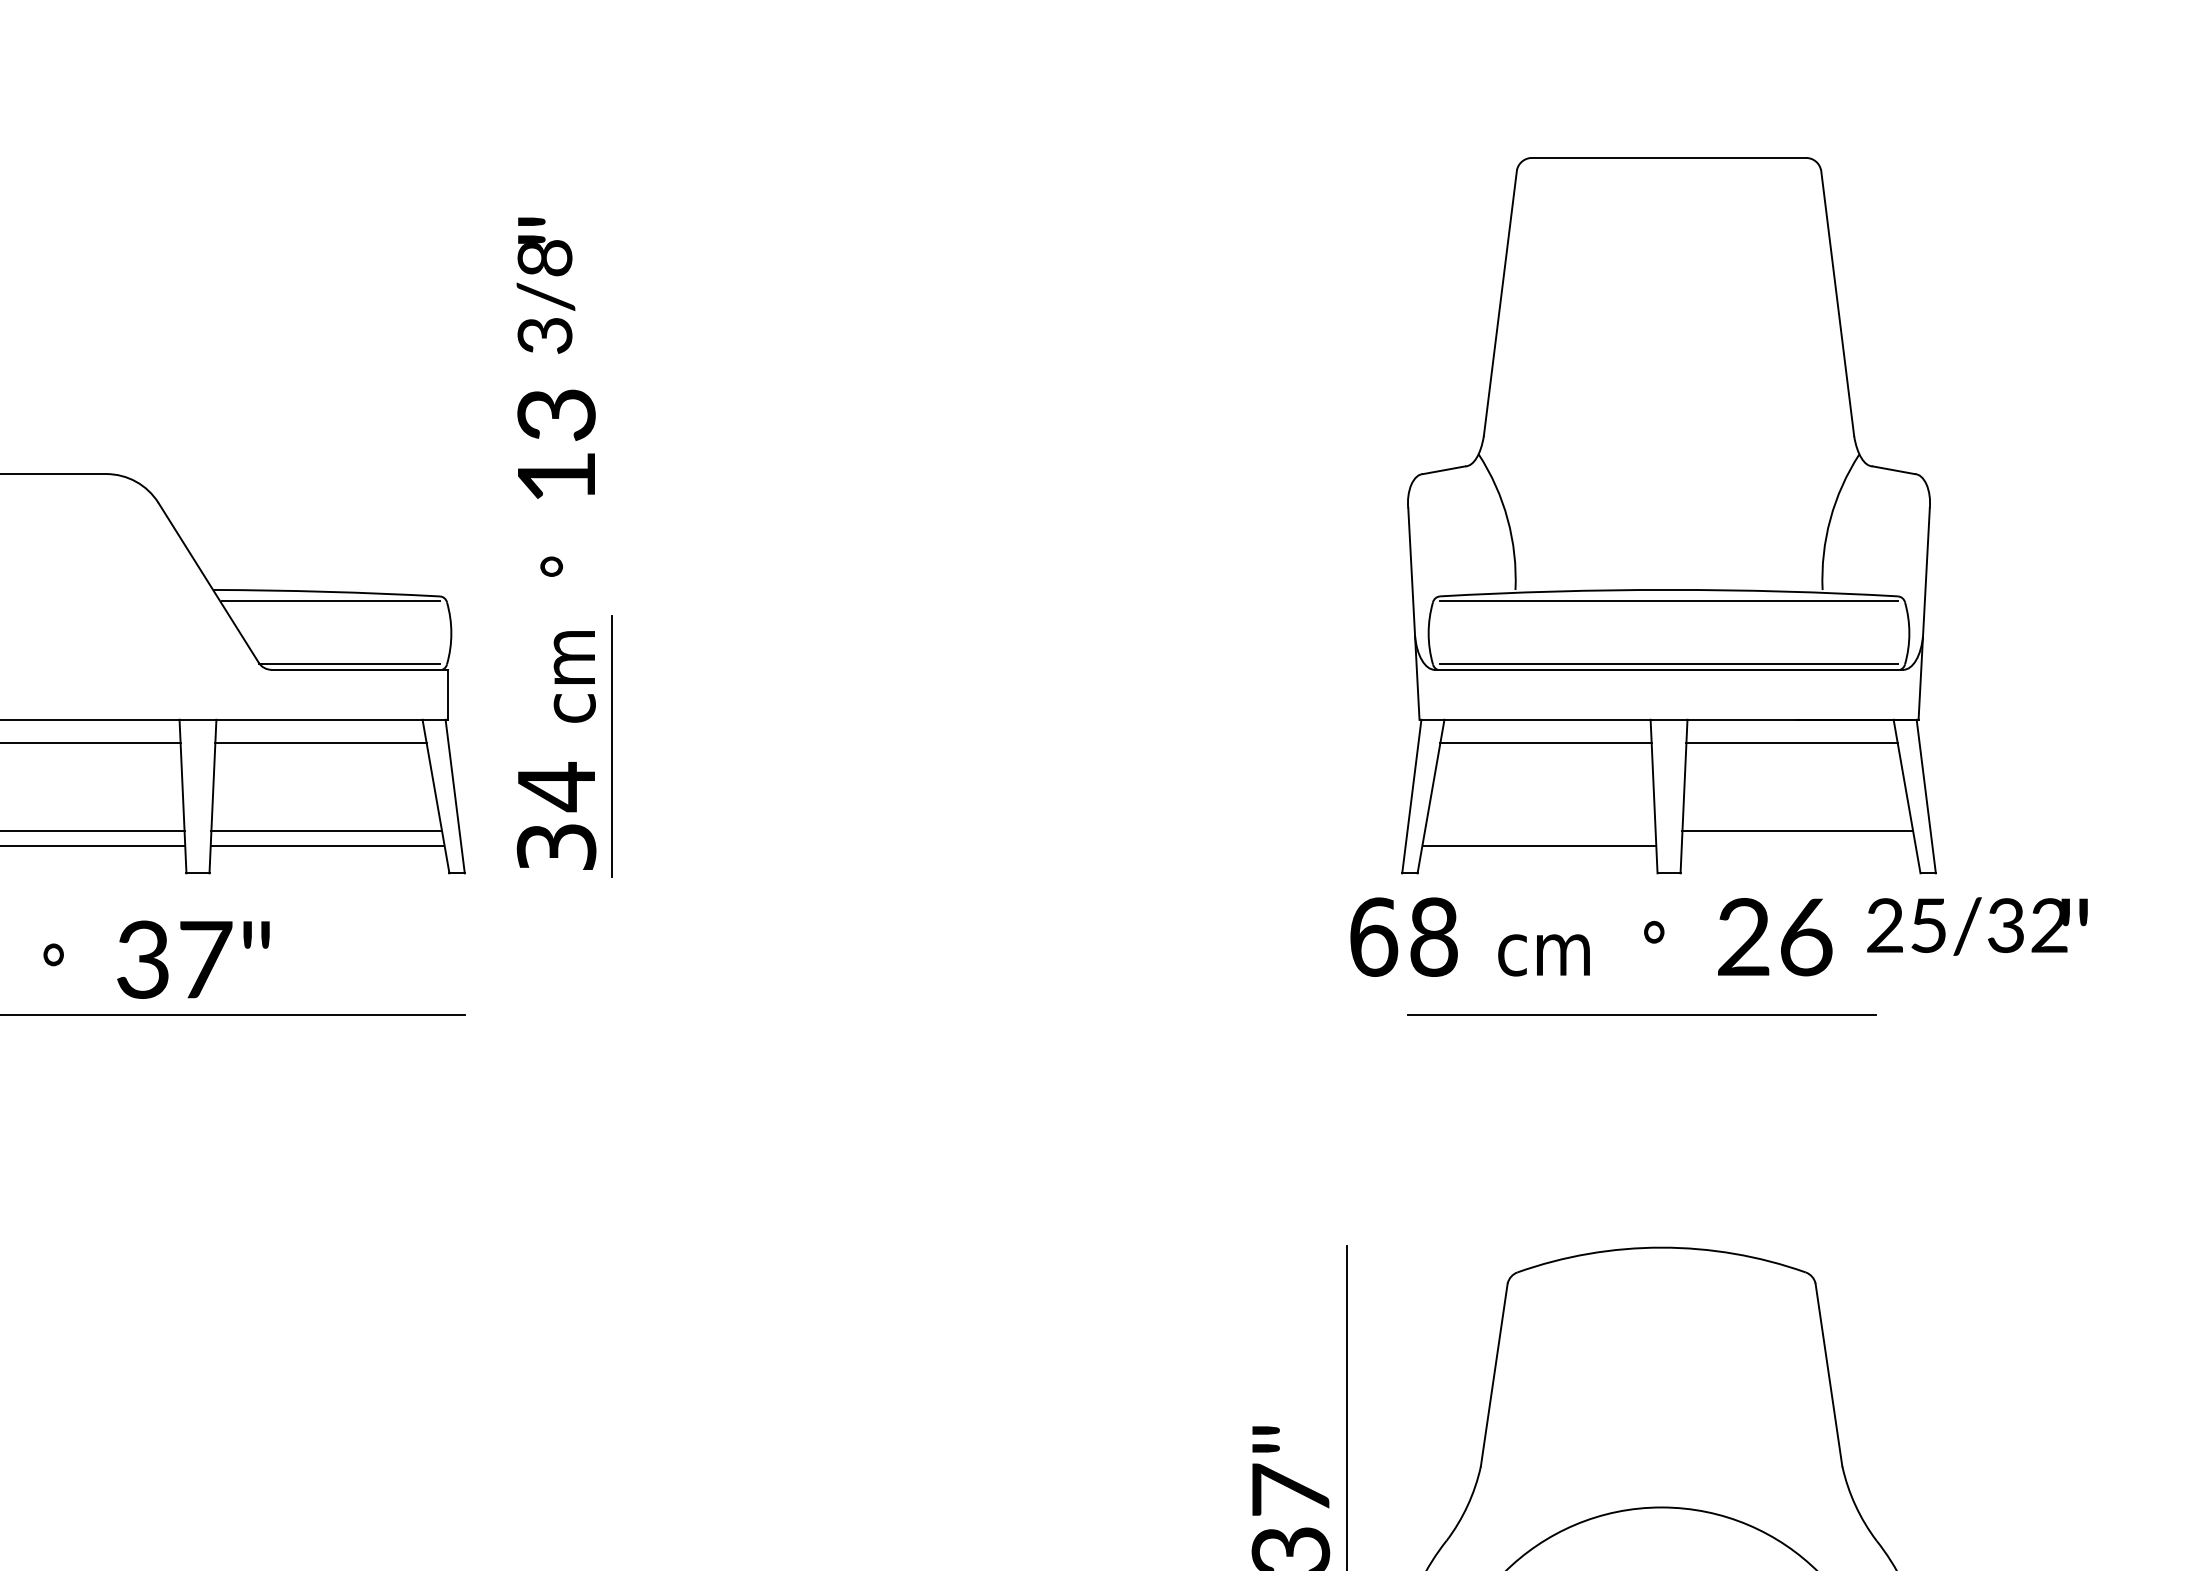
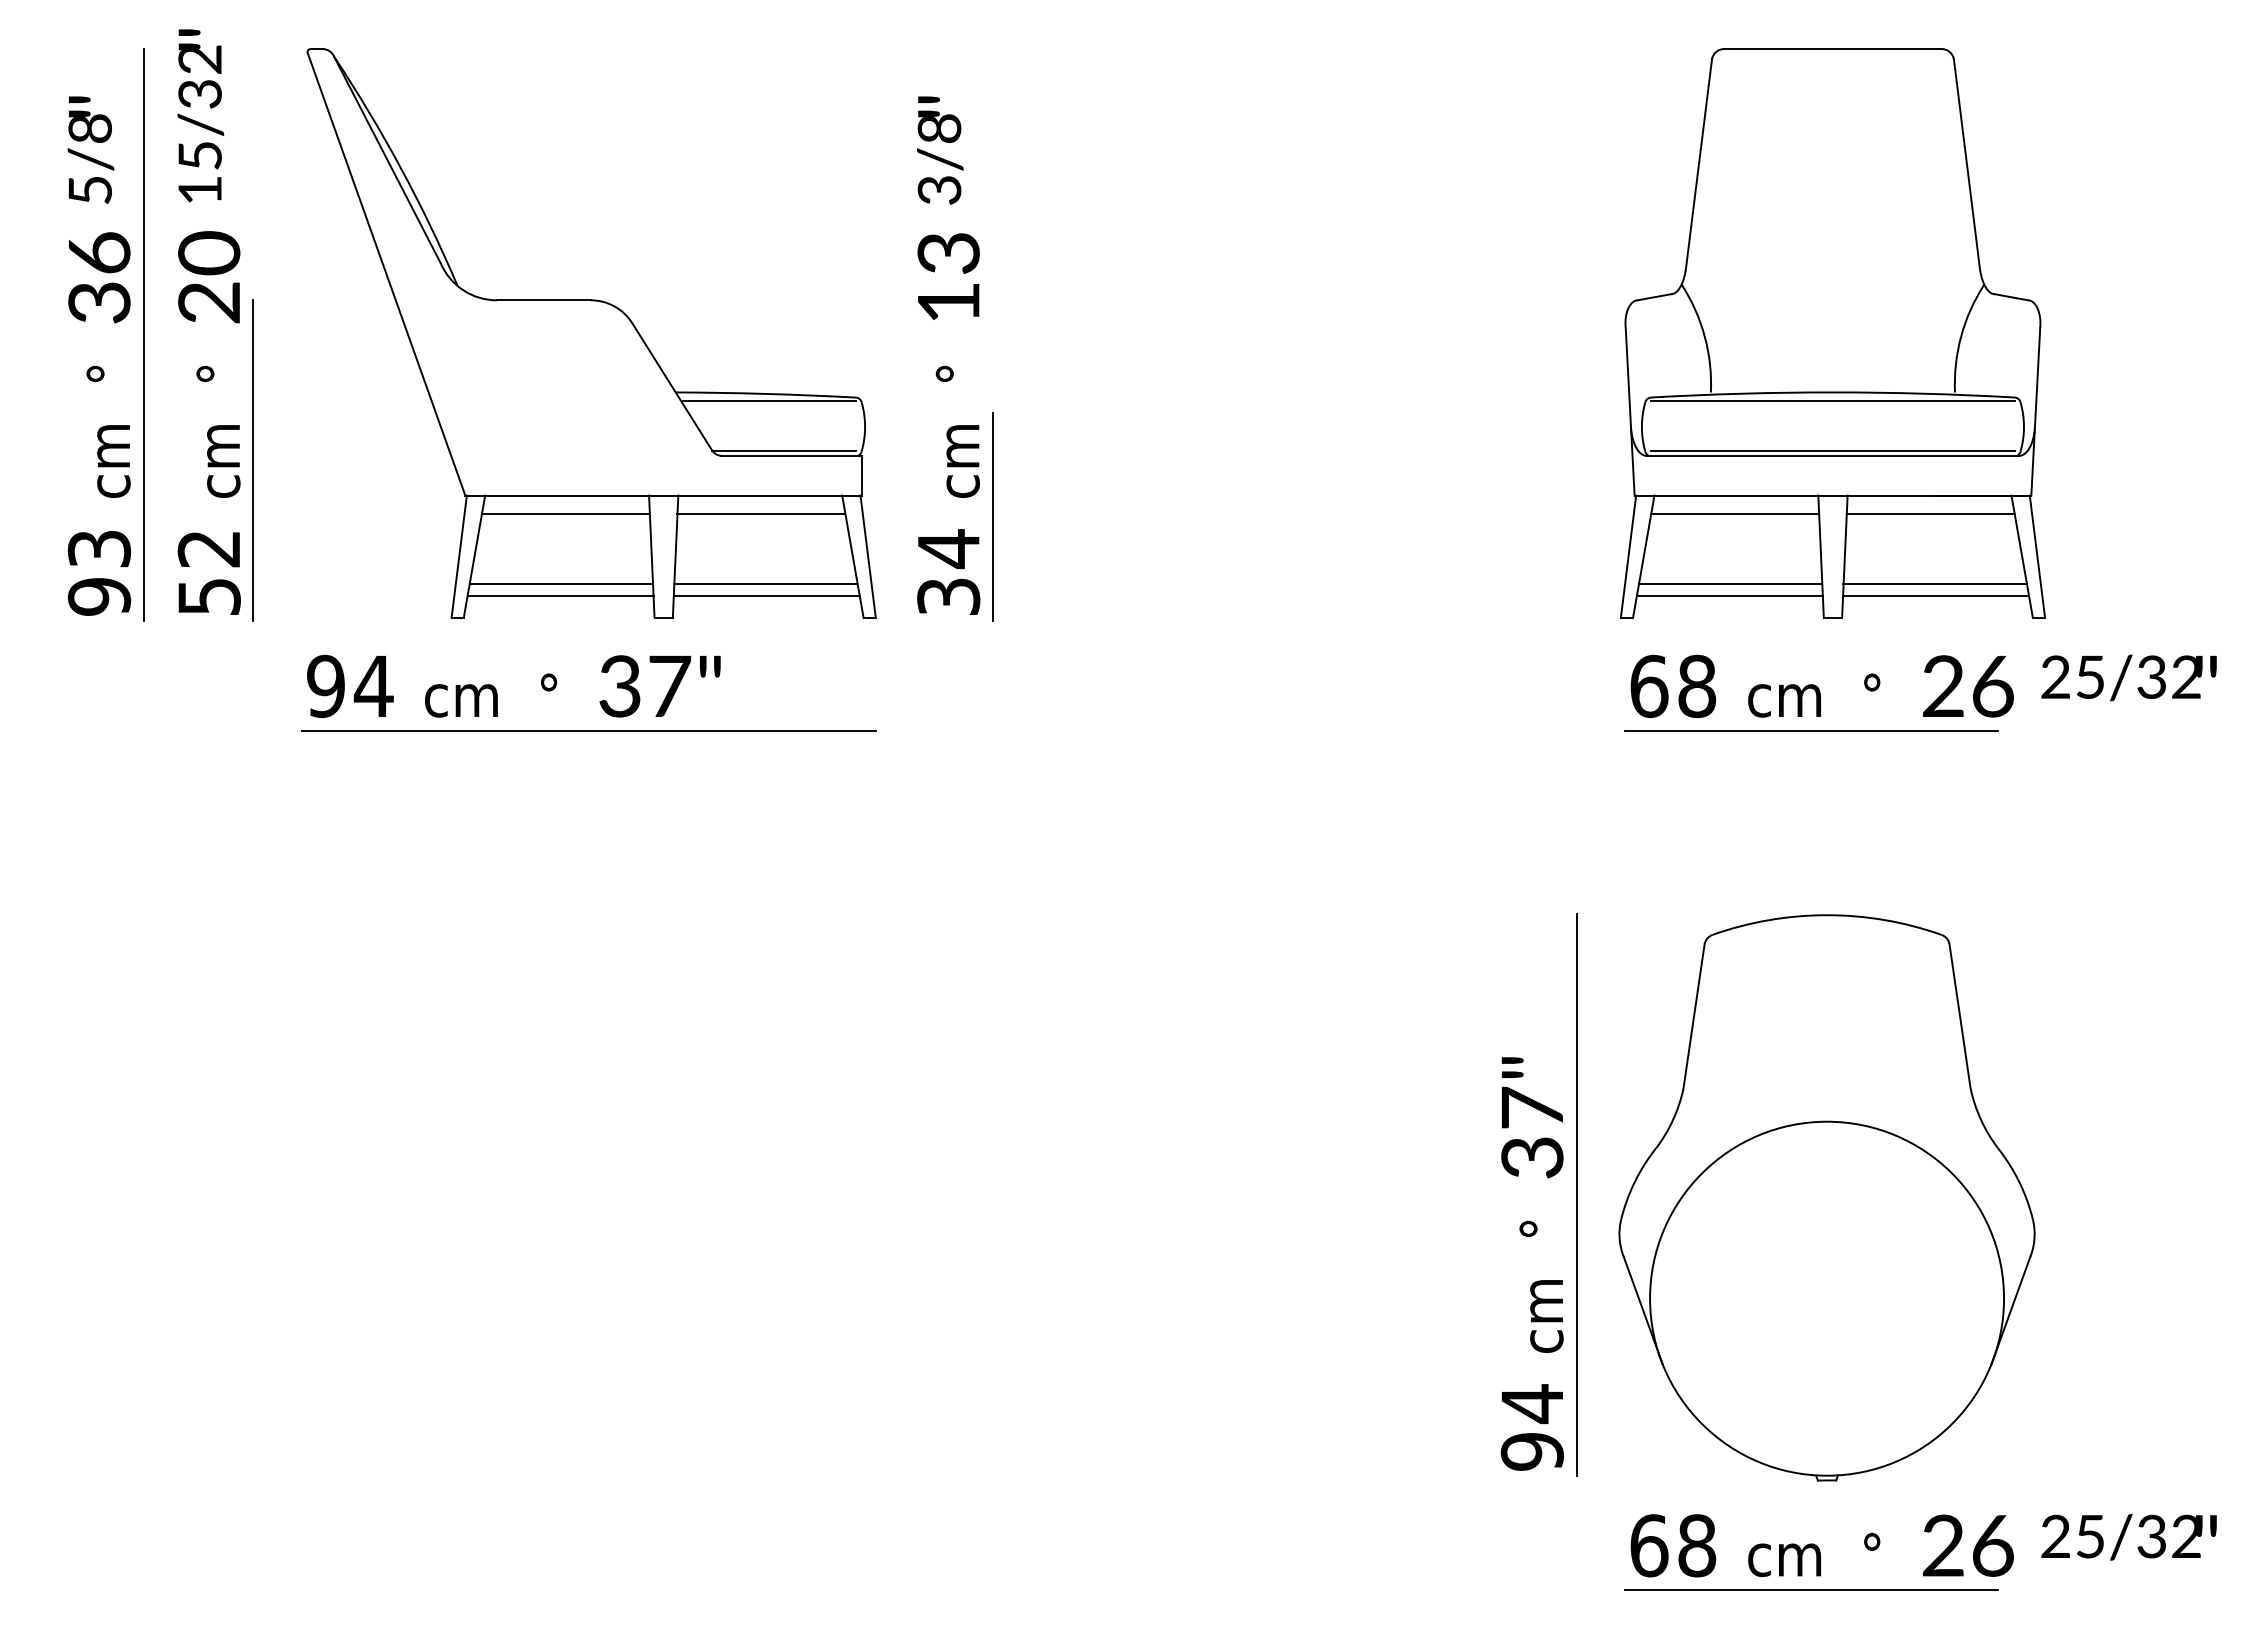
line: (1540, 831) -> (1730, 584), added
line: (1798, 846) -> (1935, 596), added
text: (1718, 937) -> (1923, 686), moved

